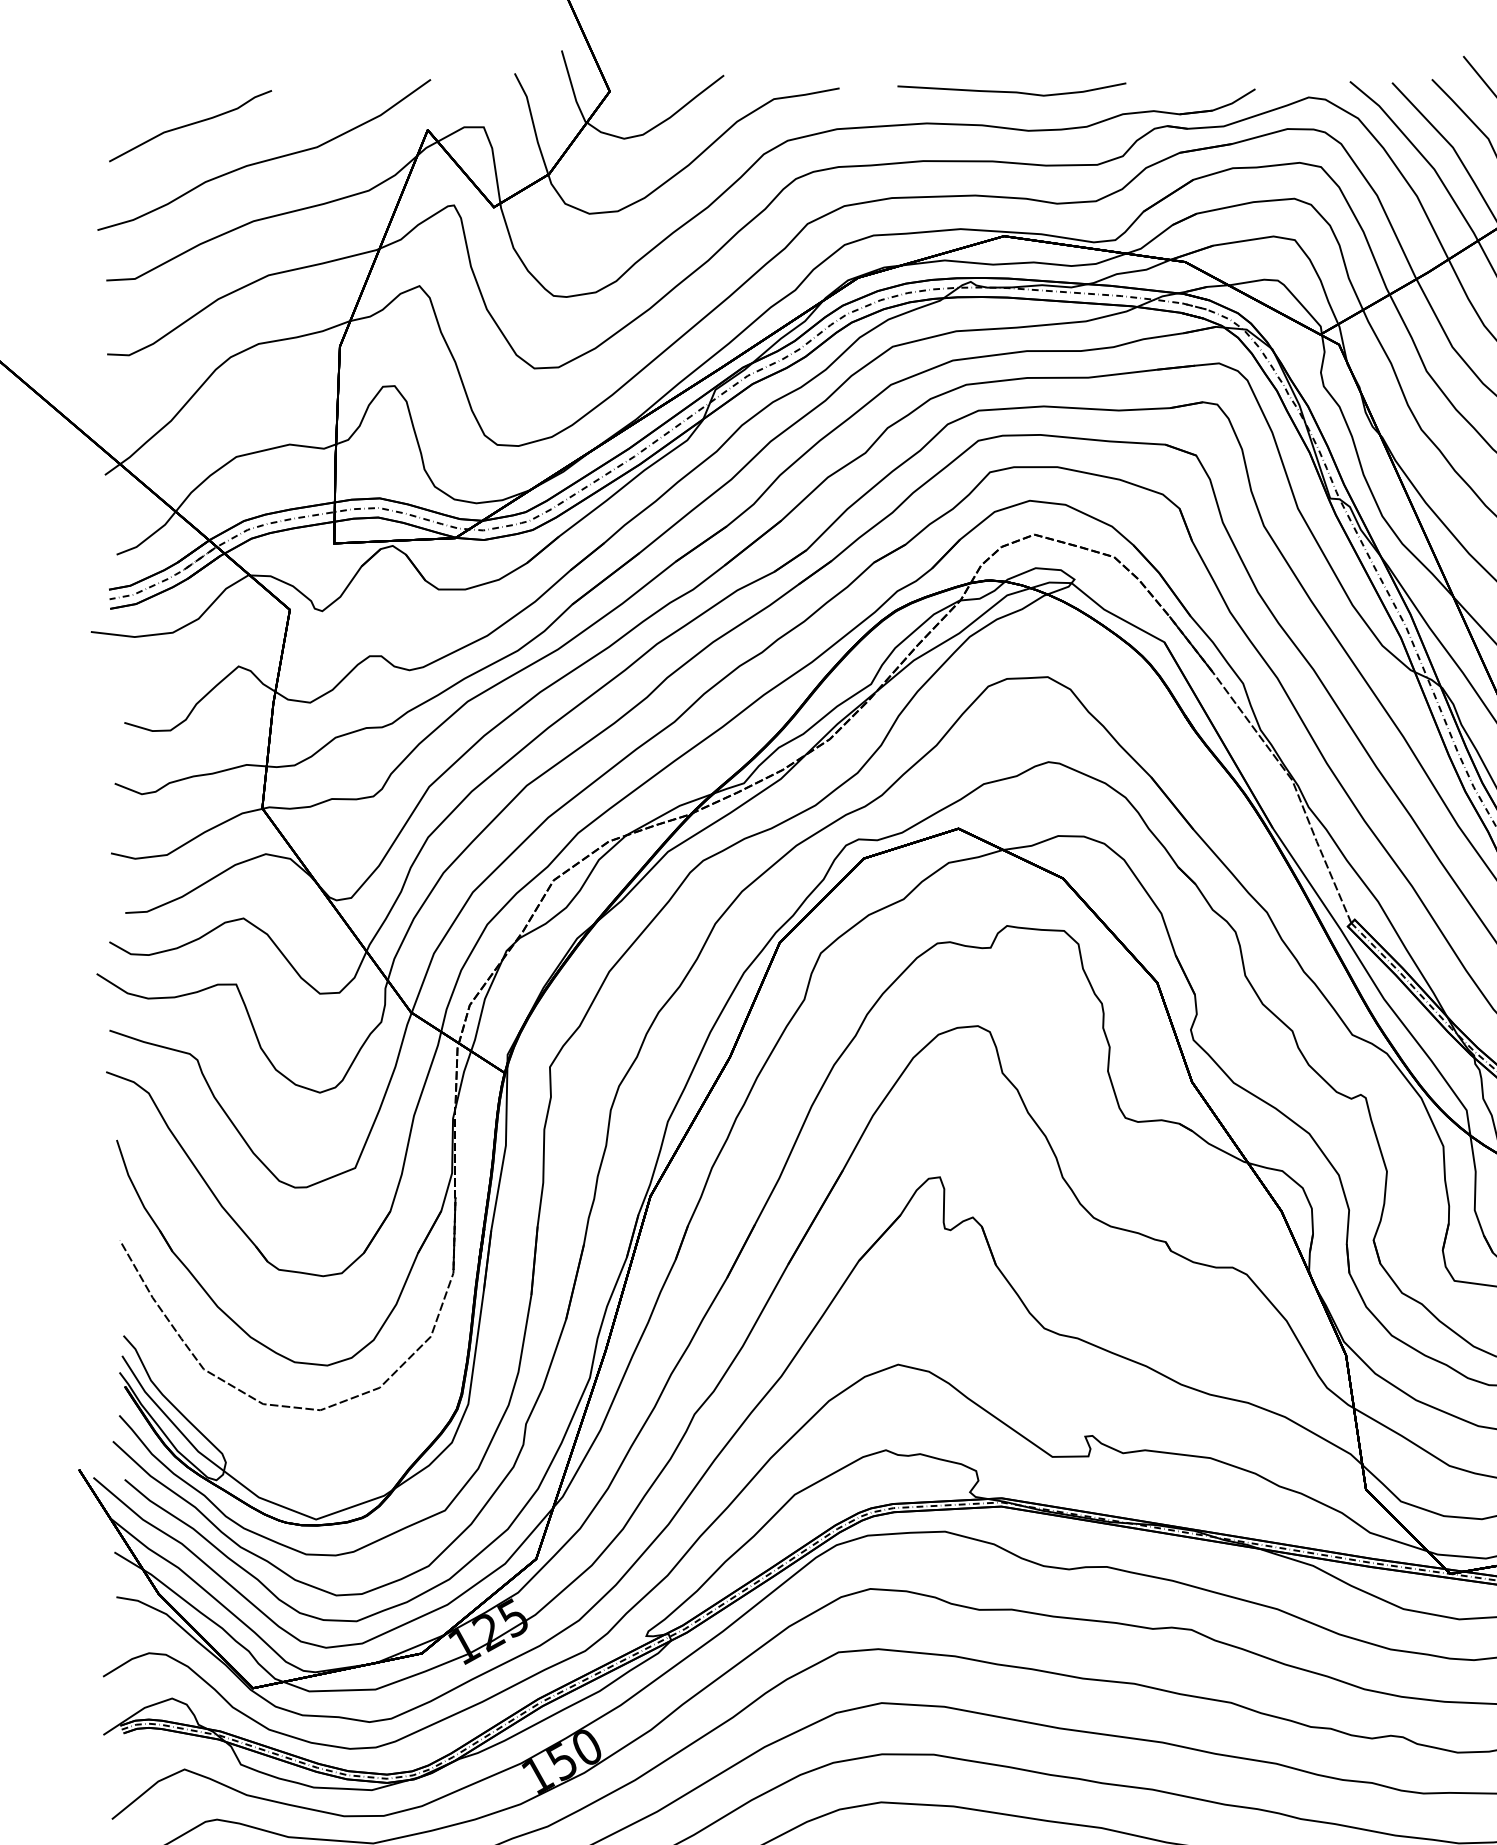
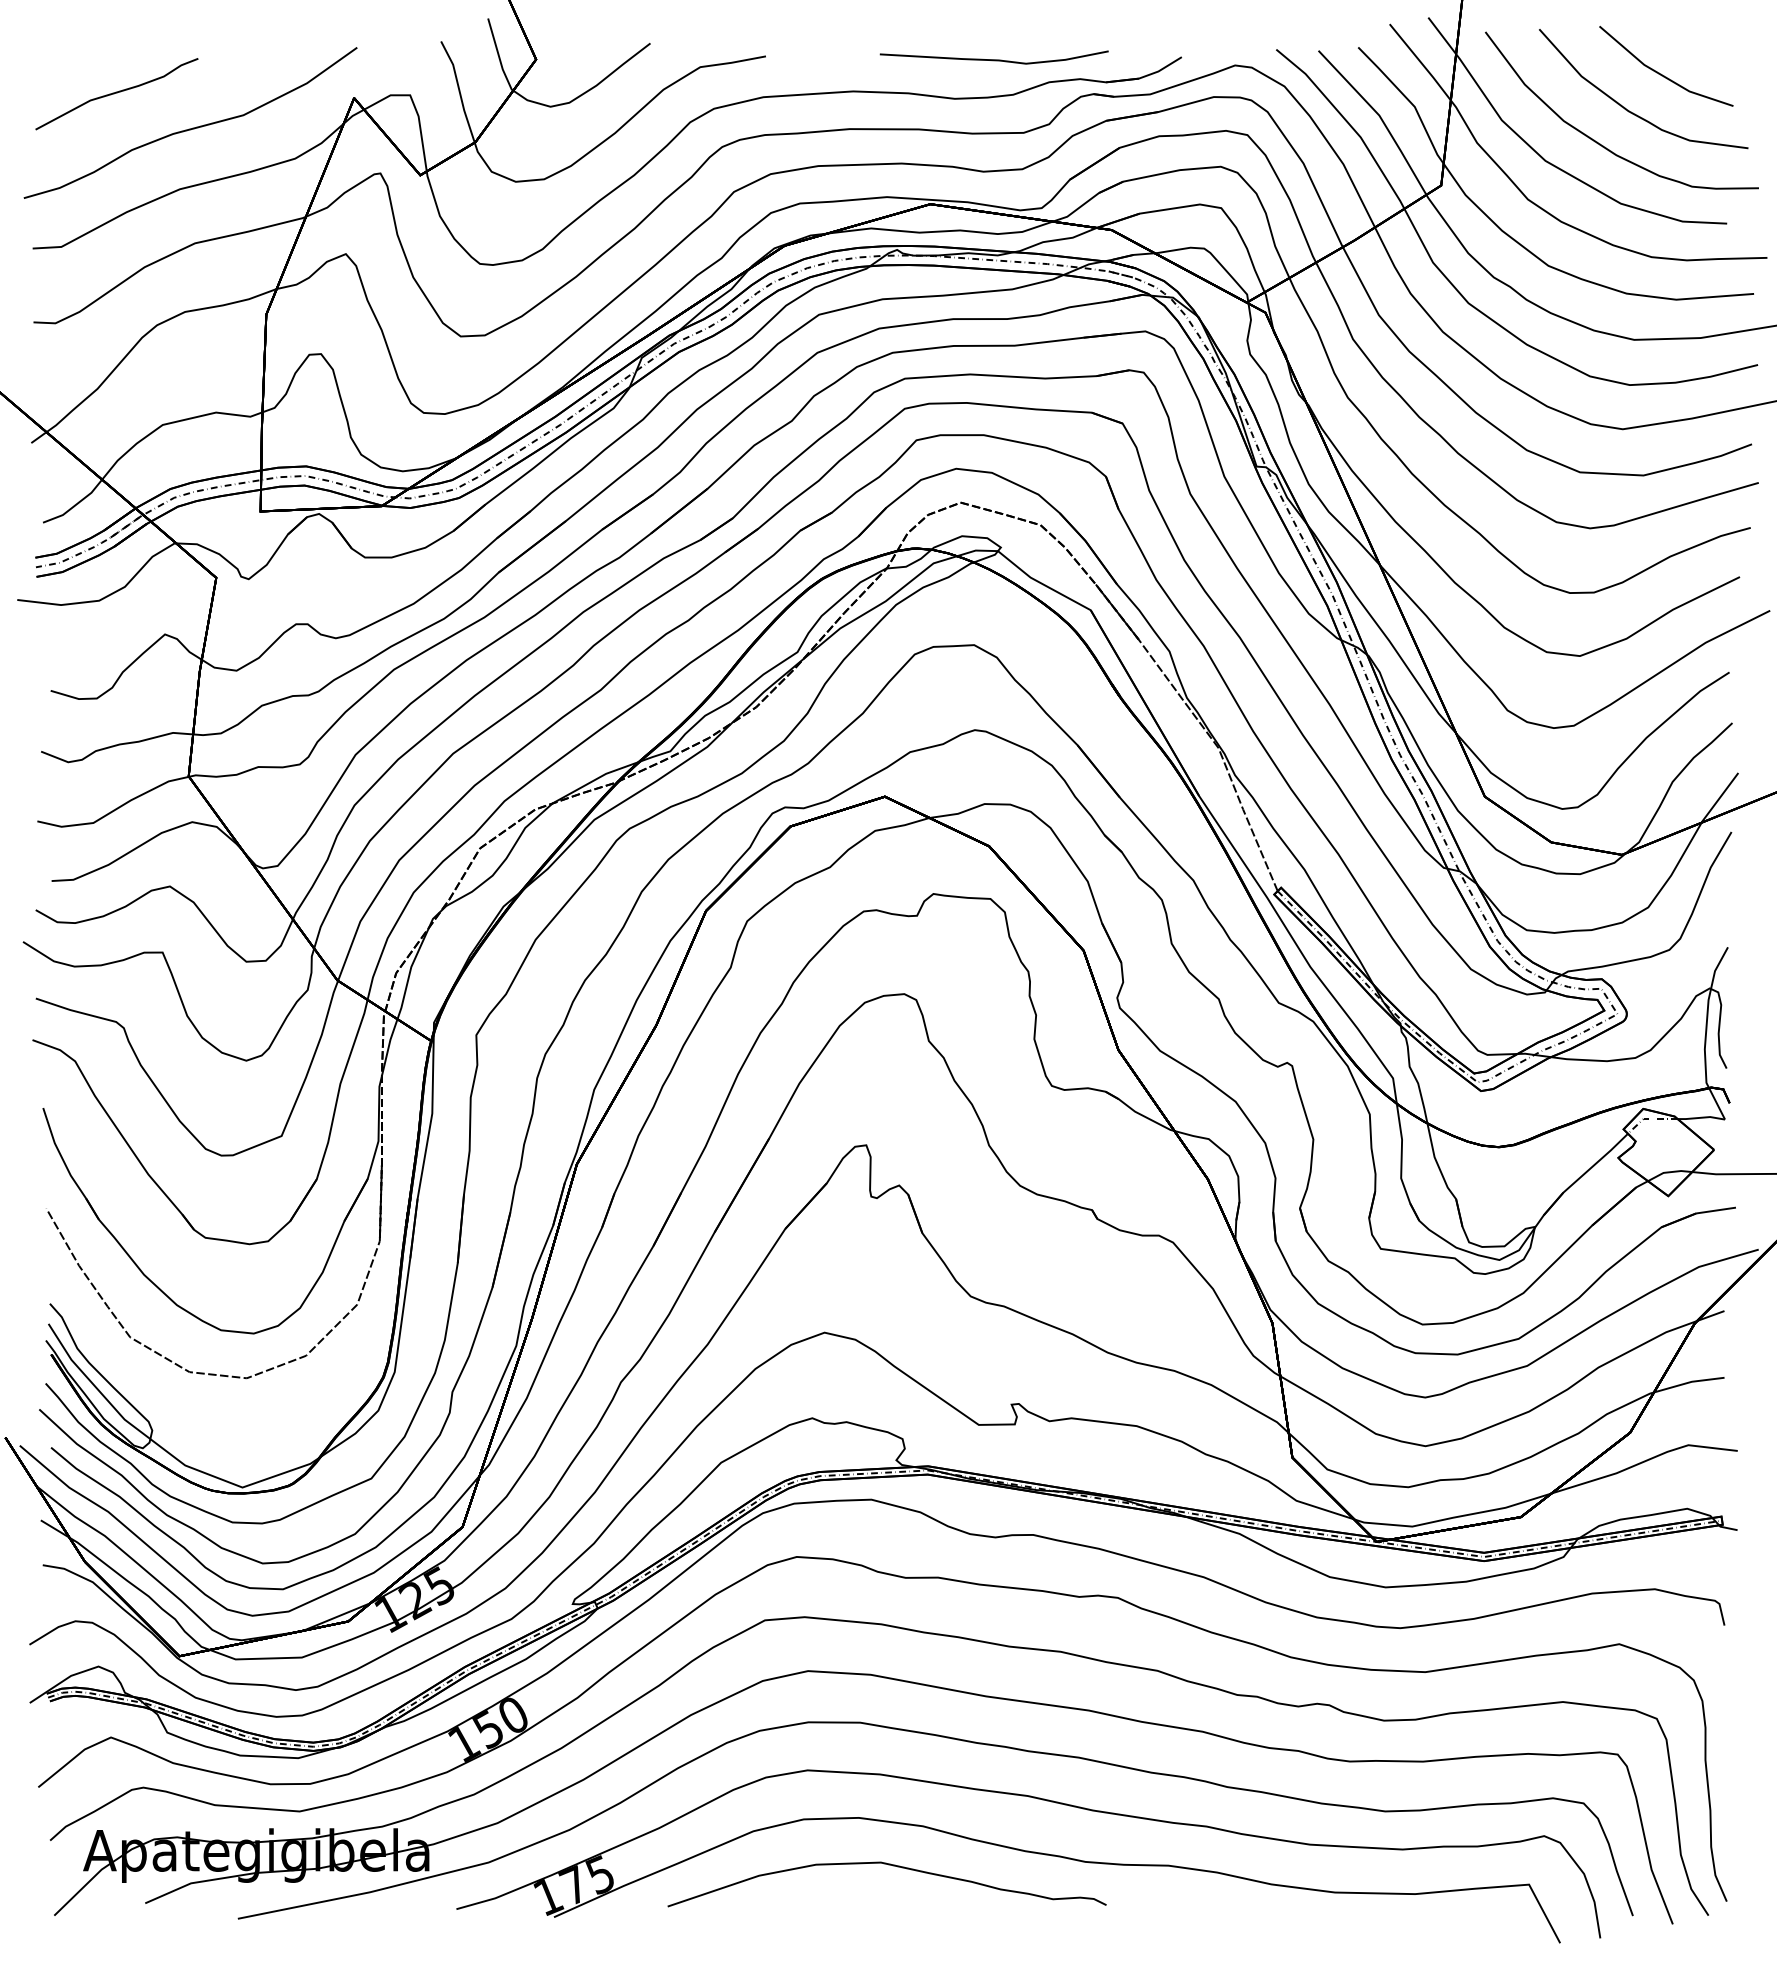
curve: (1011, 91) -> (993, 59), moved

